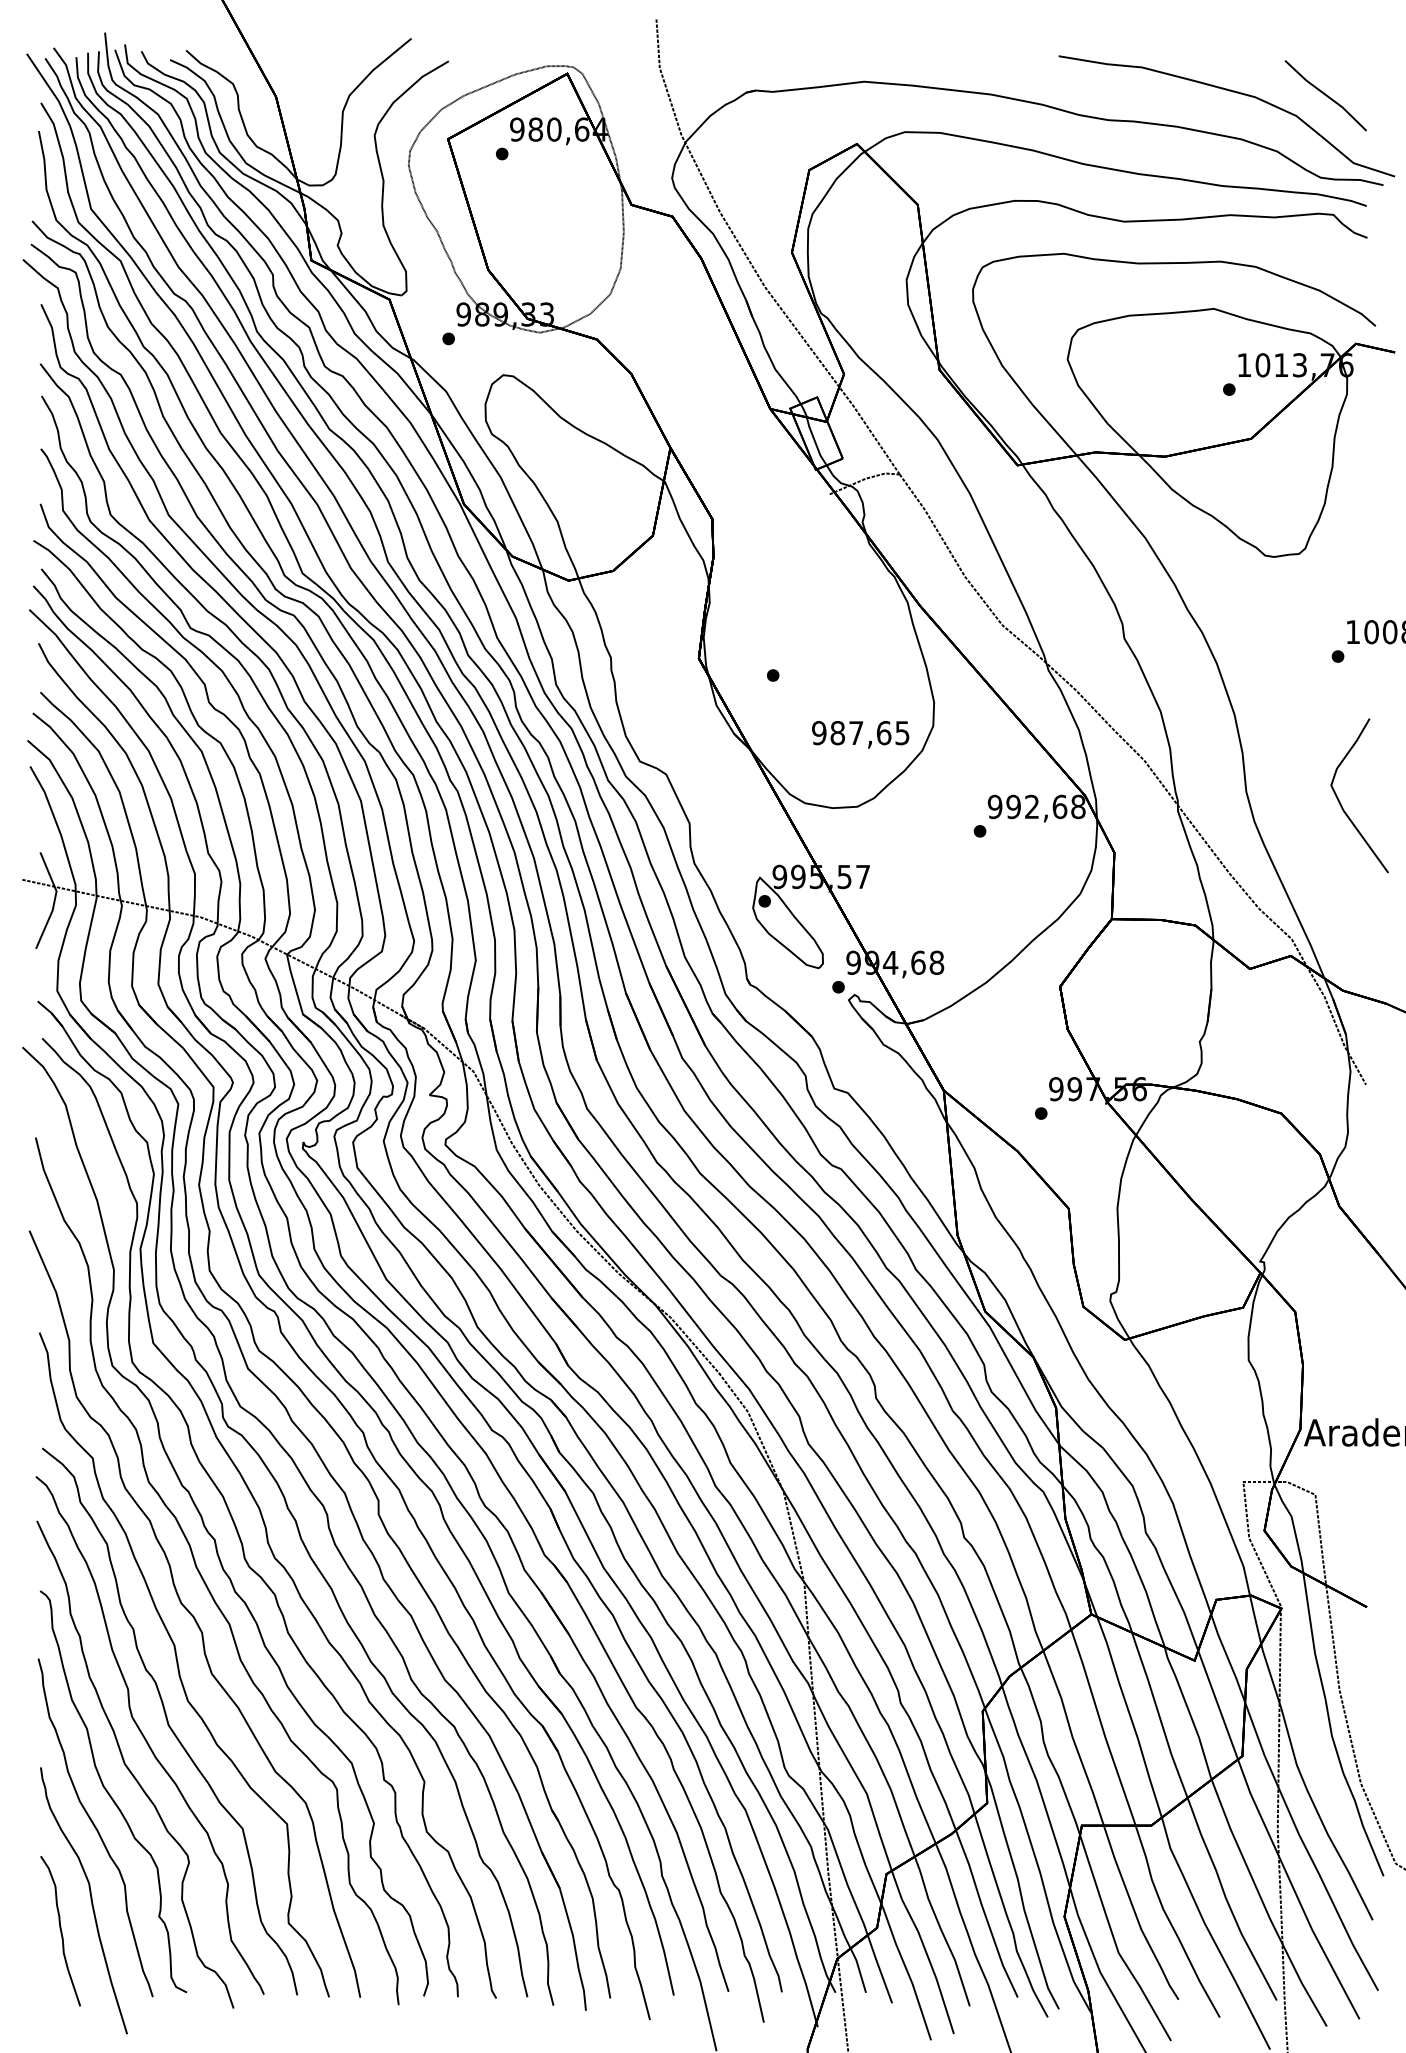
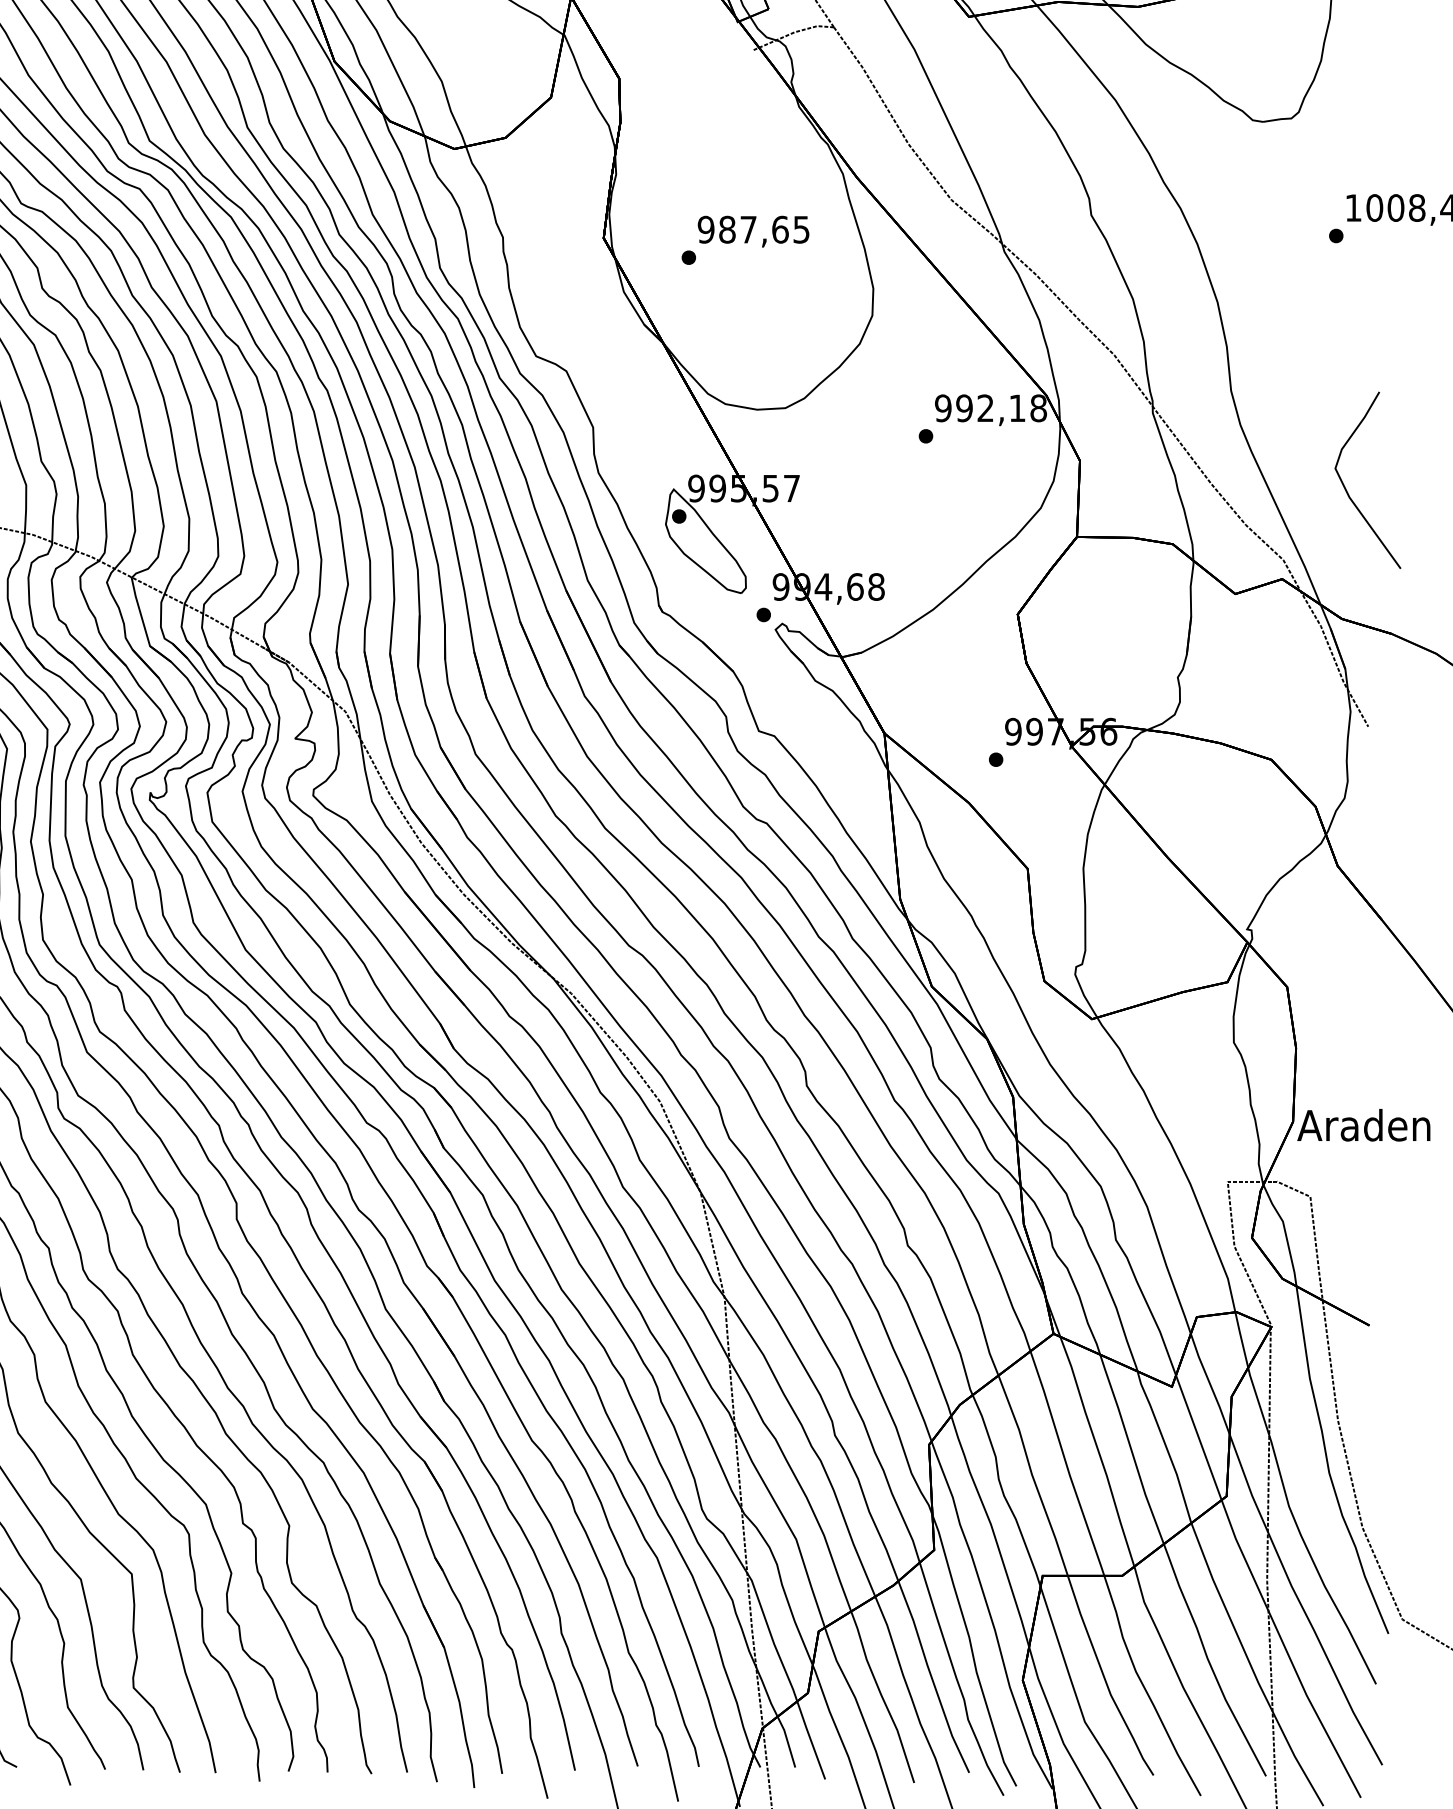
text: (860, 734) -> (753, 231), moved
part: (1341, 803) -> (1347, 489), moved
text: (1059, 806) -> (1017, 407), 992,68 -> 992,18

